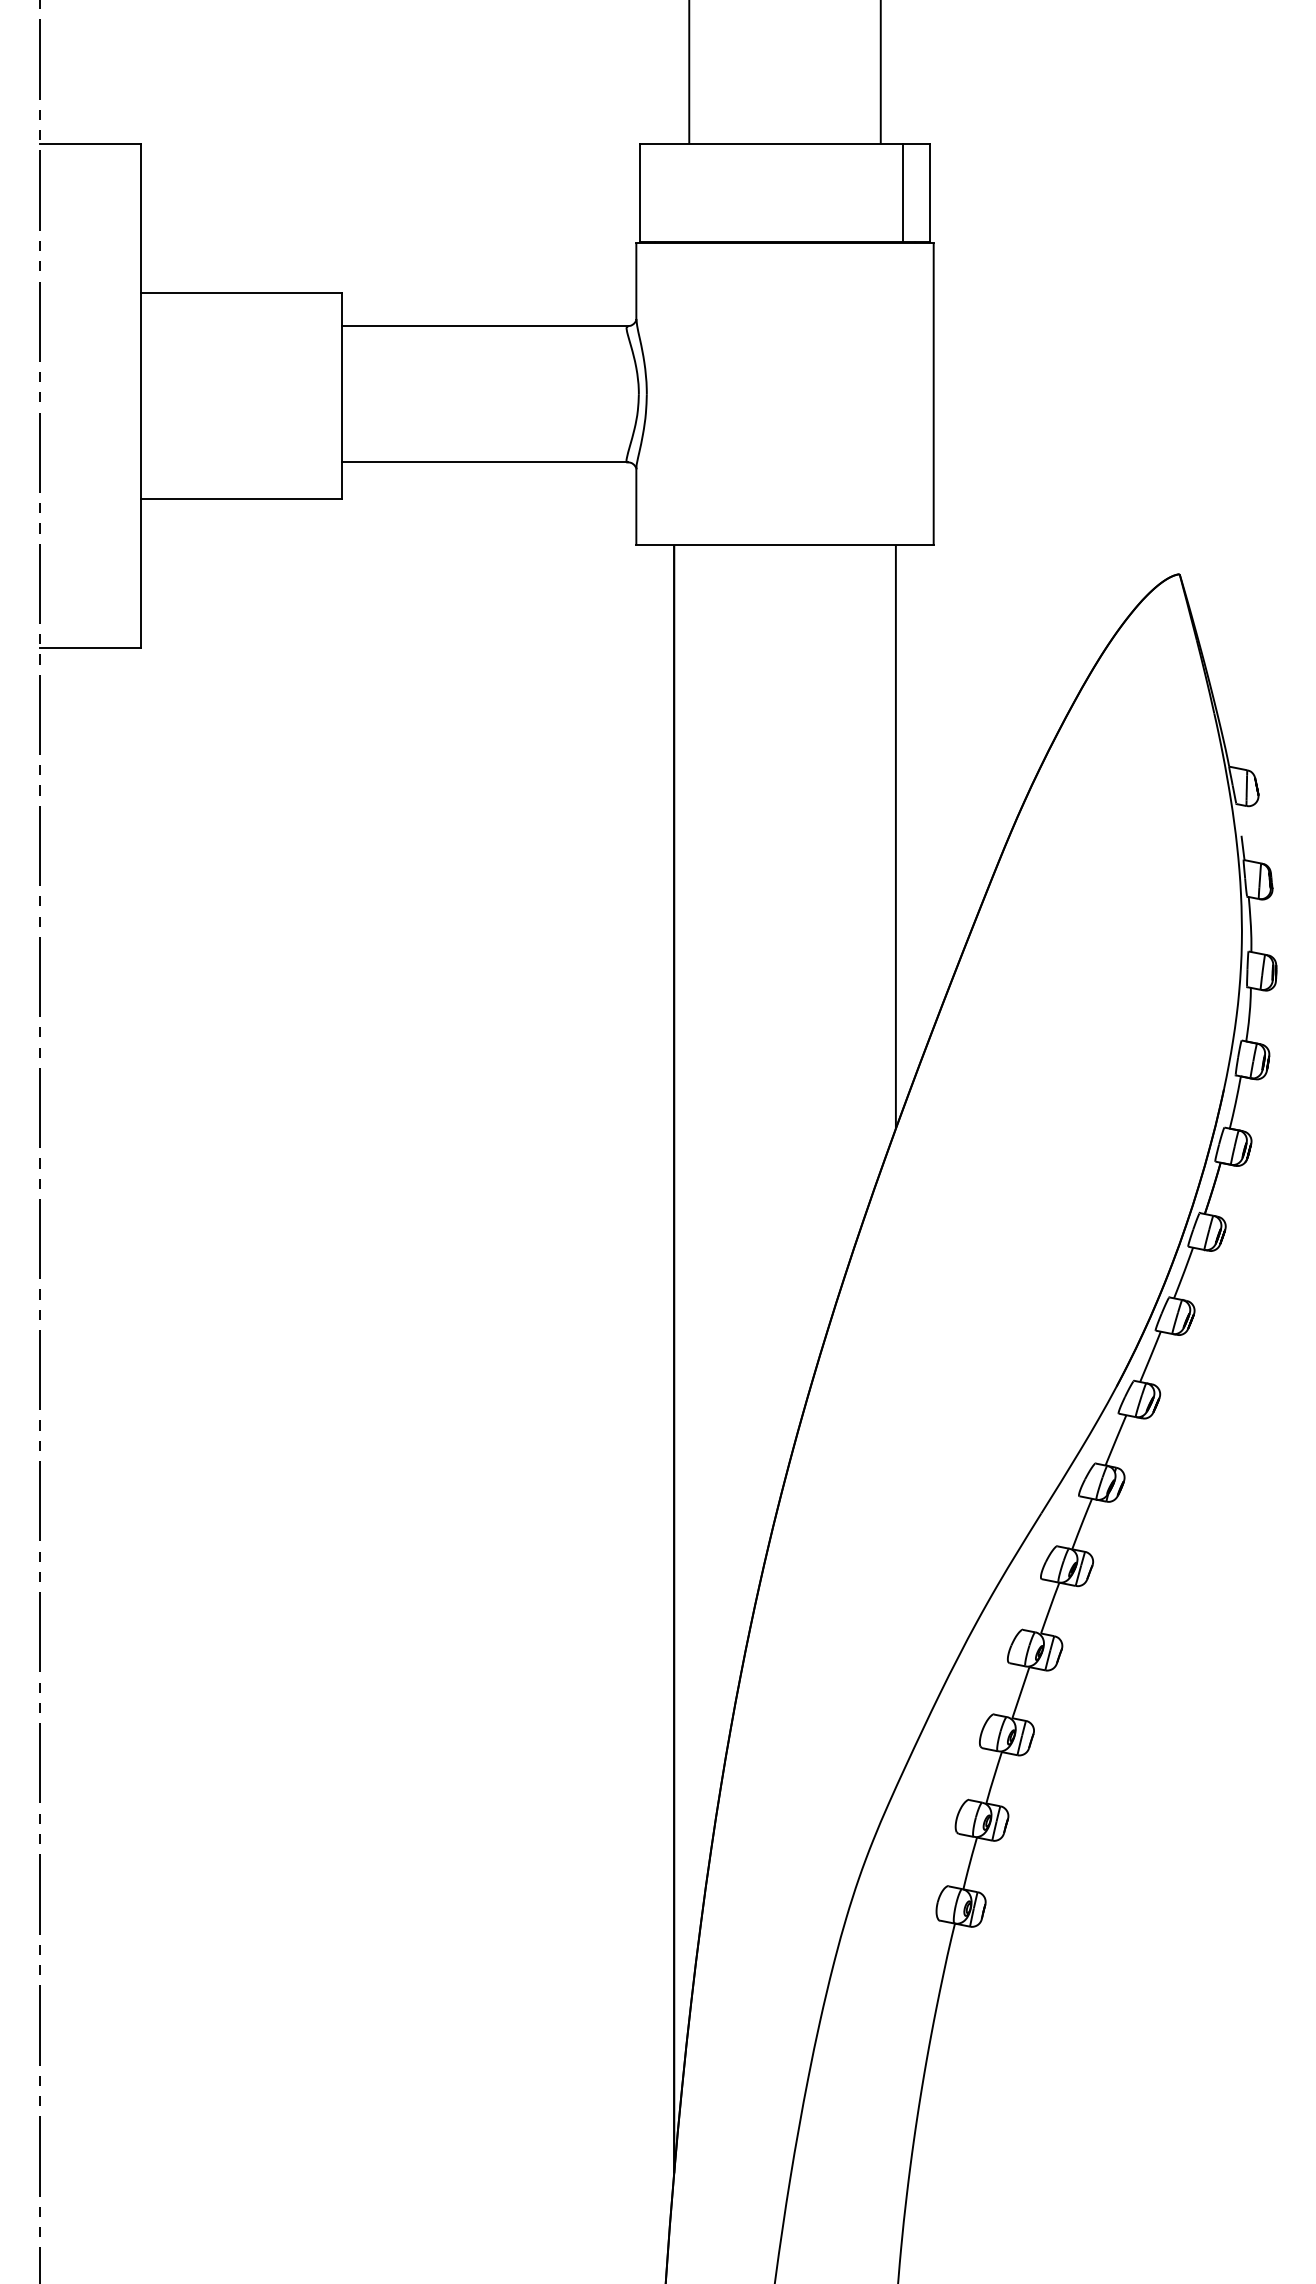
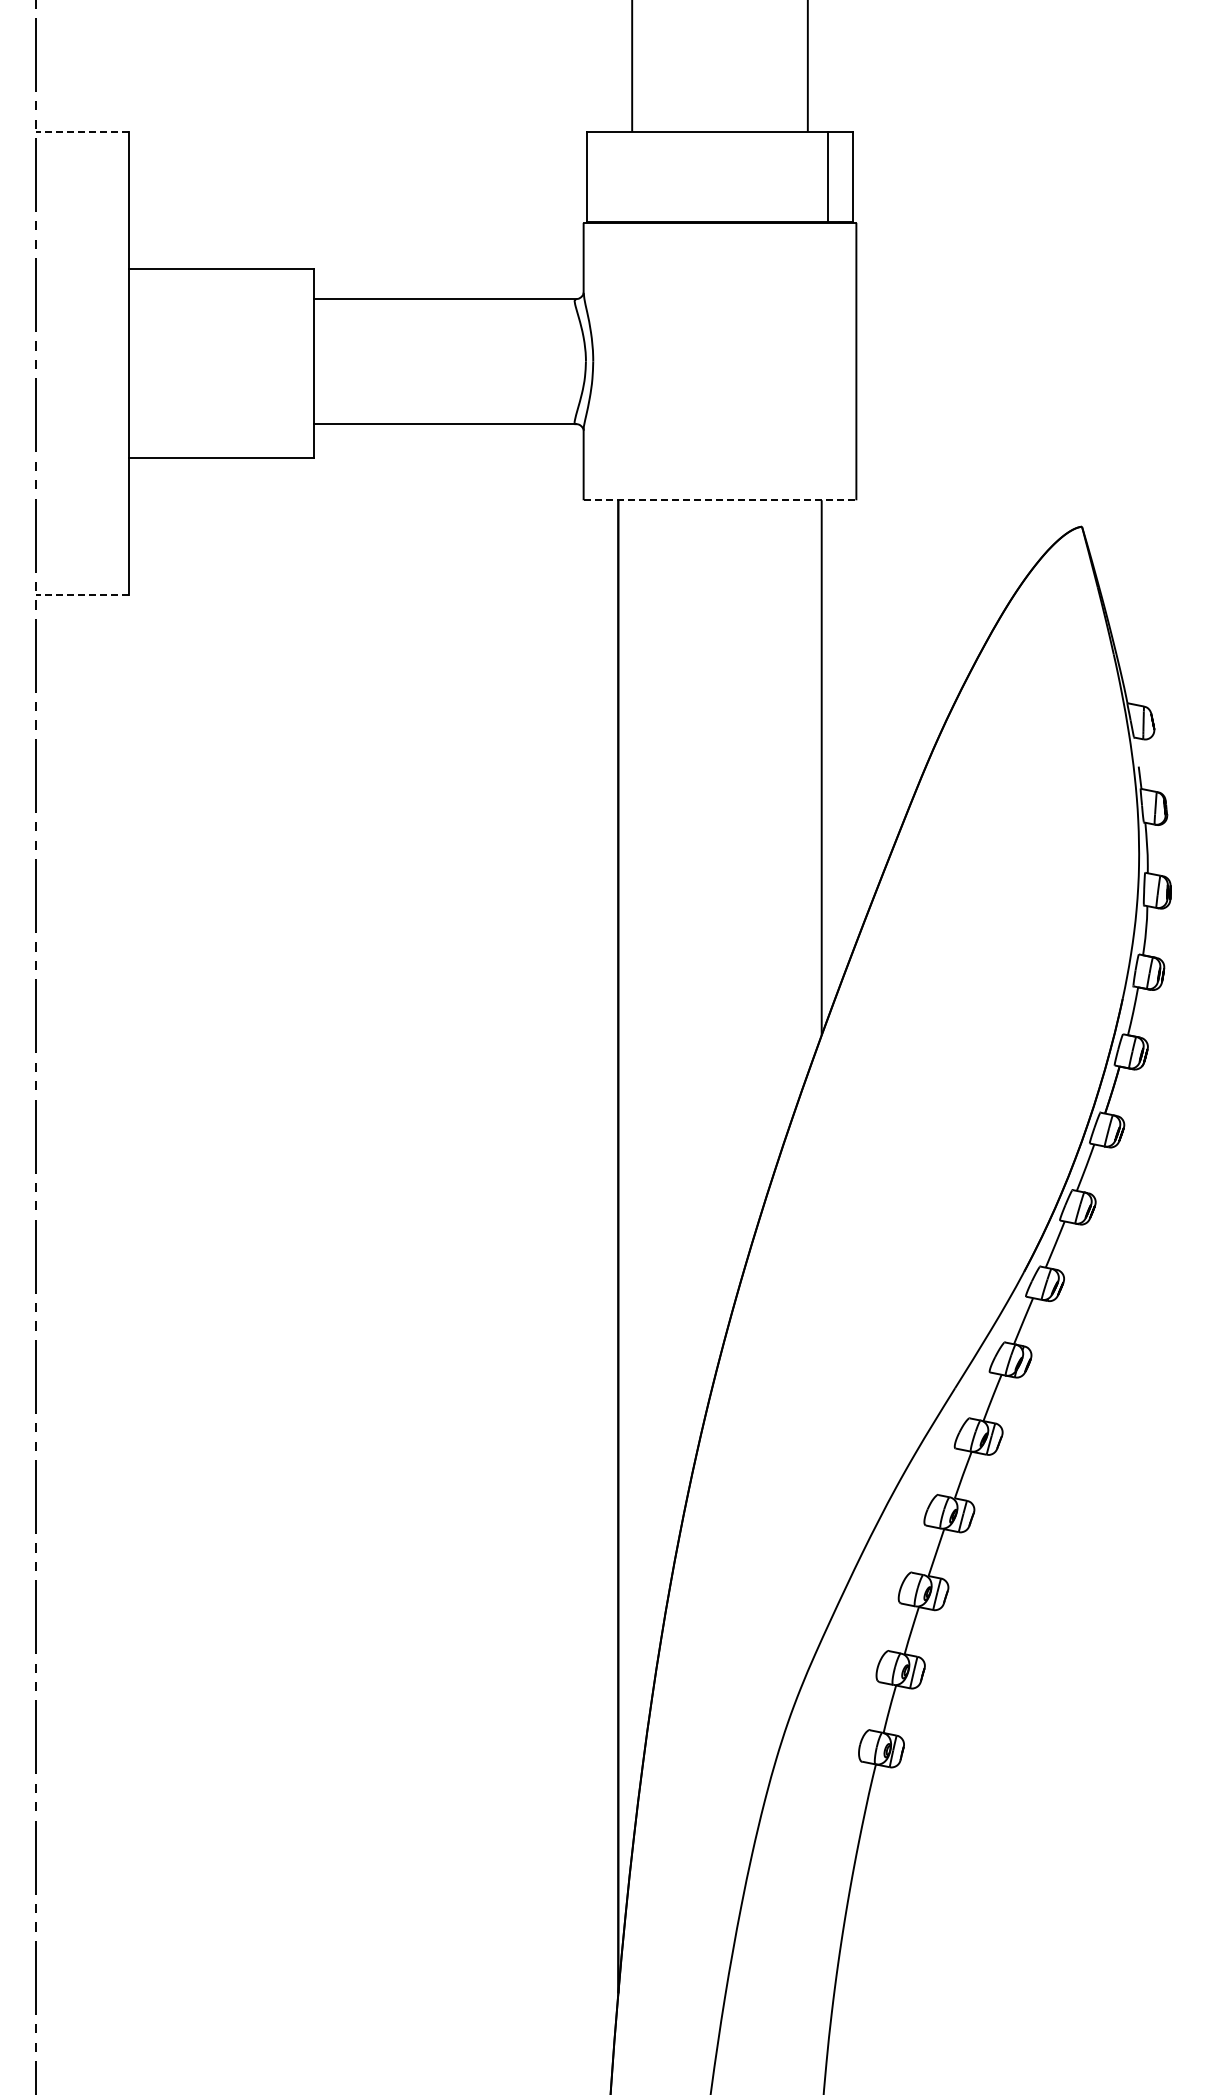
line: (90, 144) -> (82, 132), solid -> dashed
line: (785, 545) -> (720, 500), solid -> dashed
line: (90, 648) -> (82, 594), solid -> dashed

